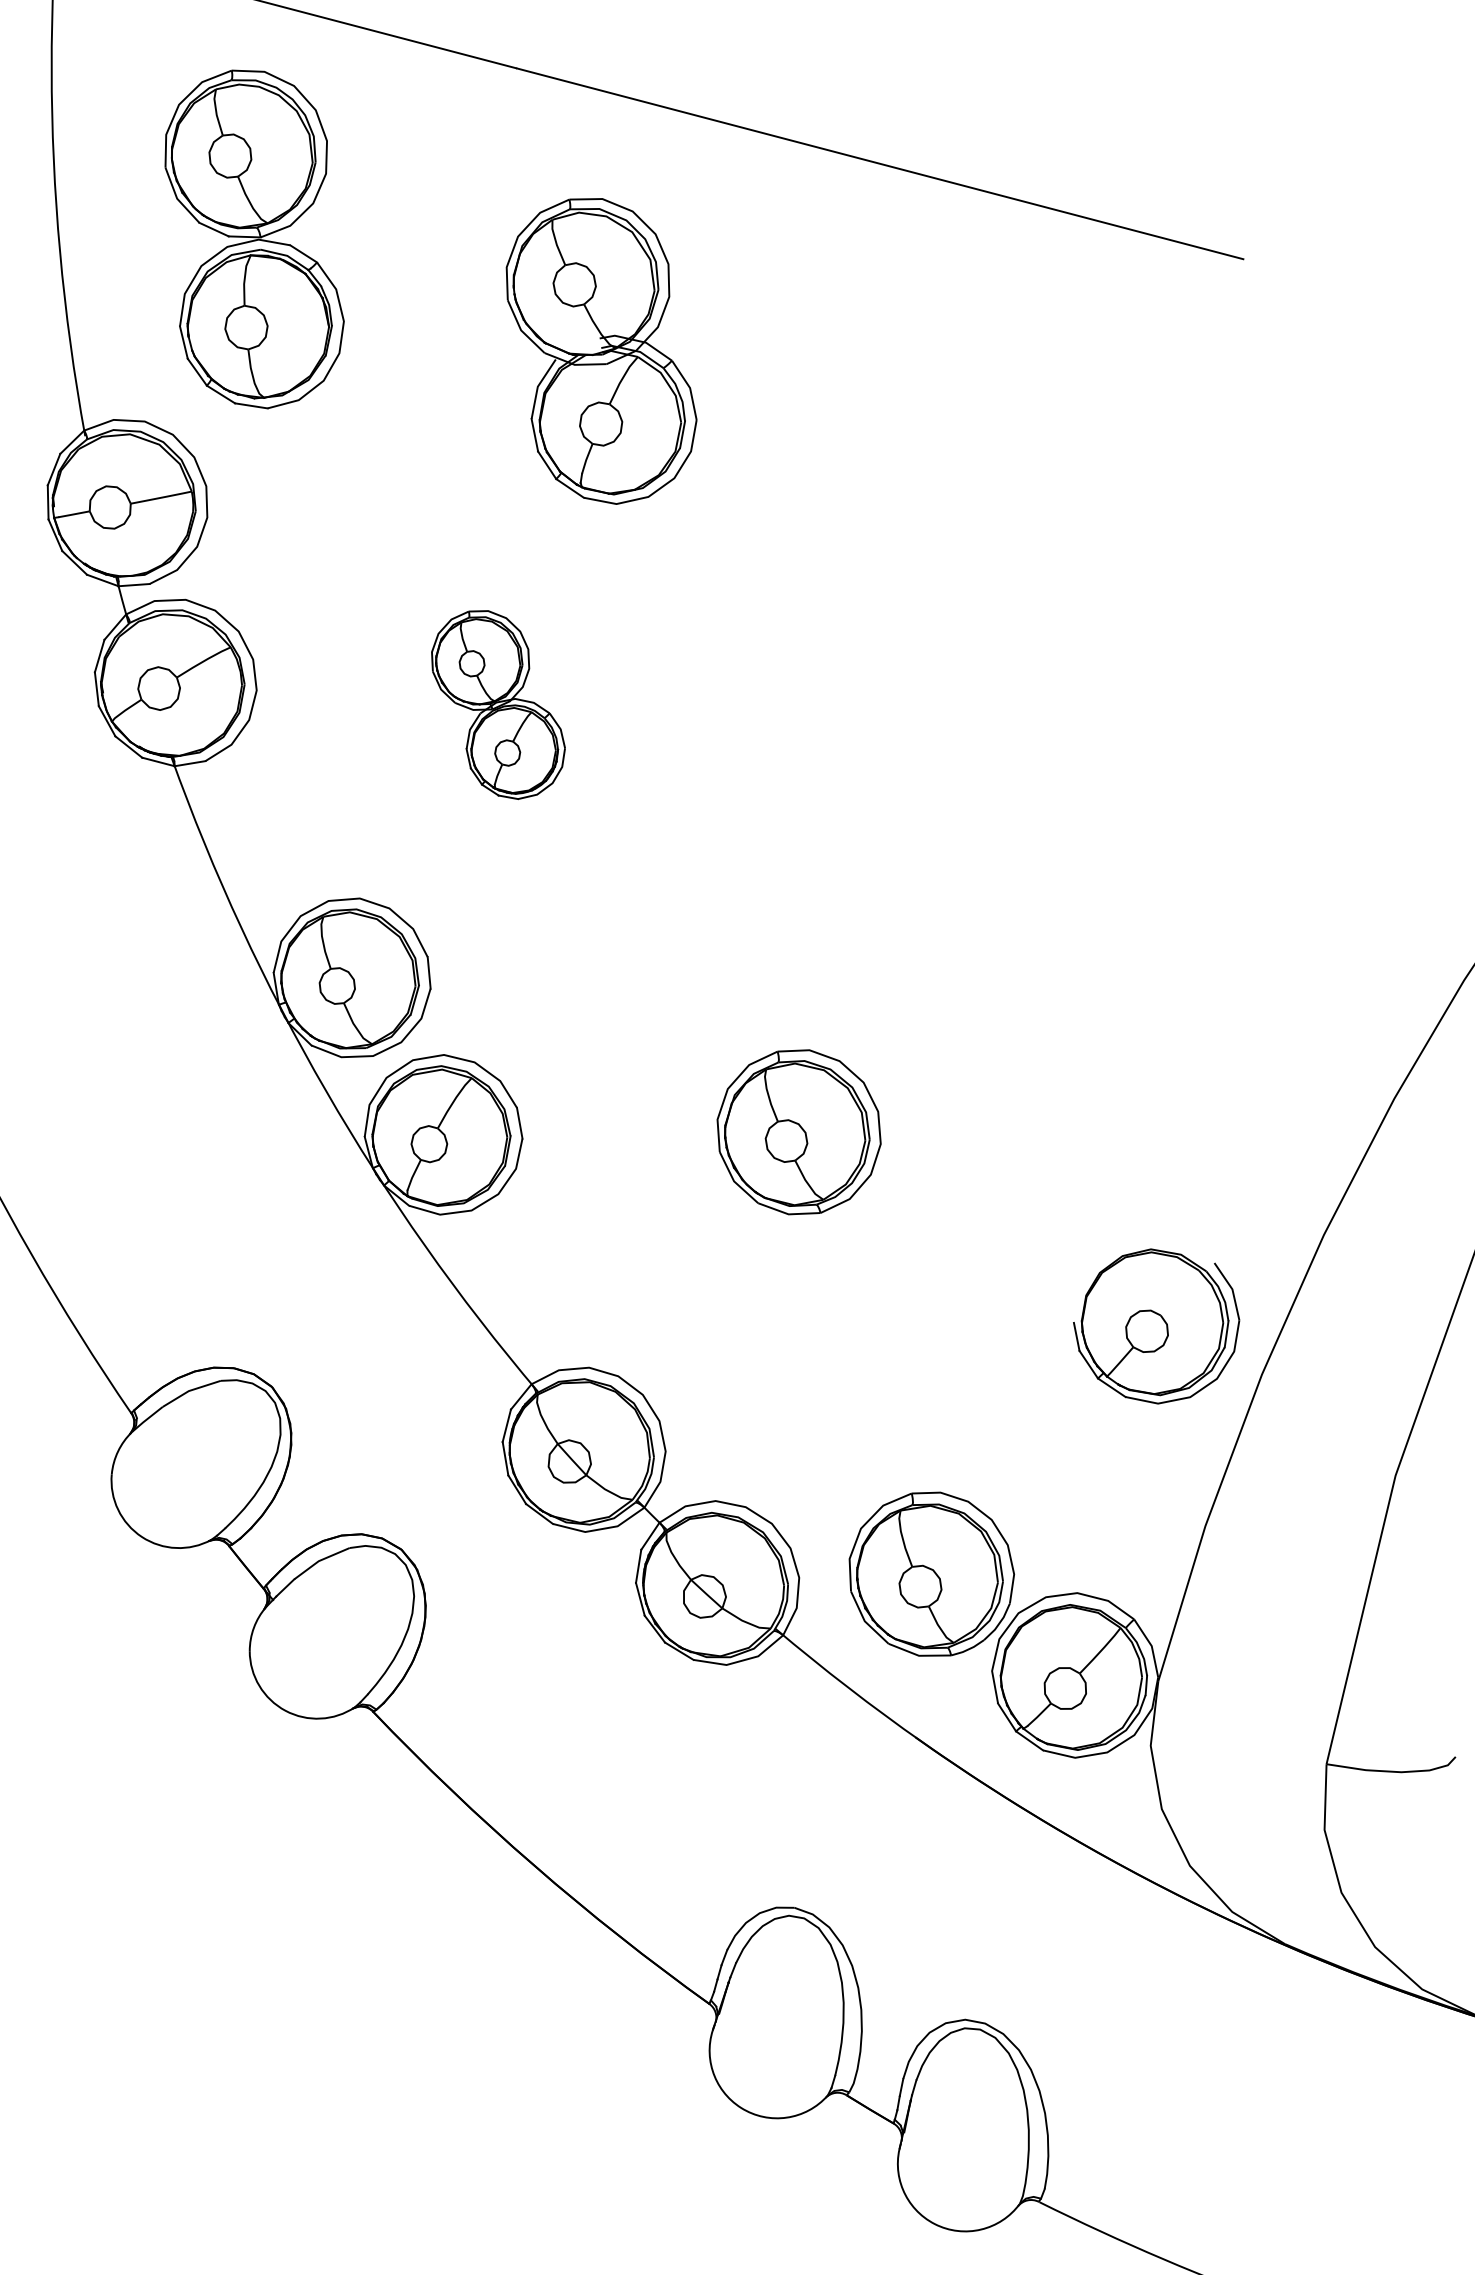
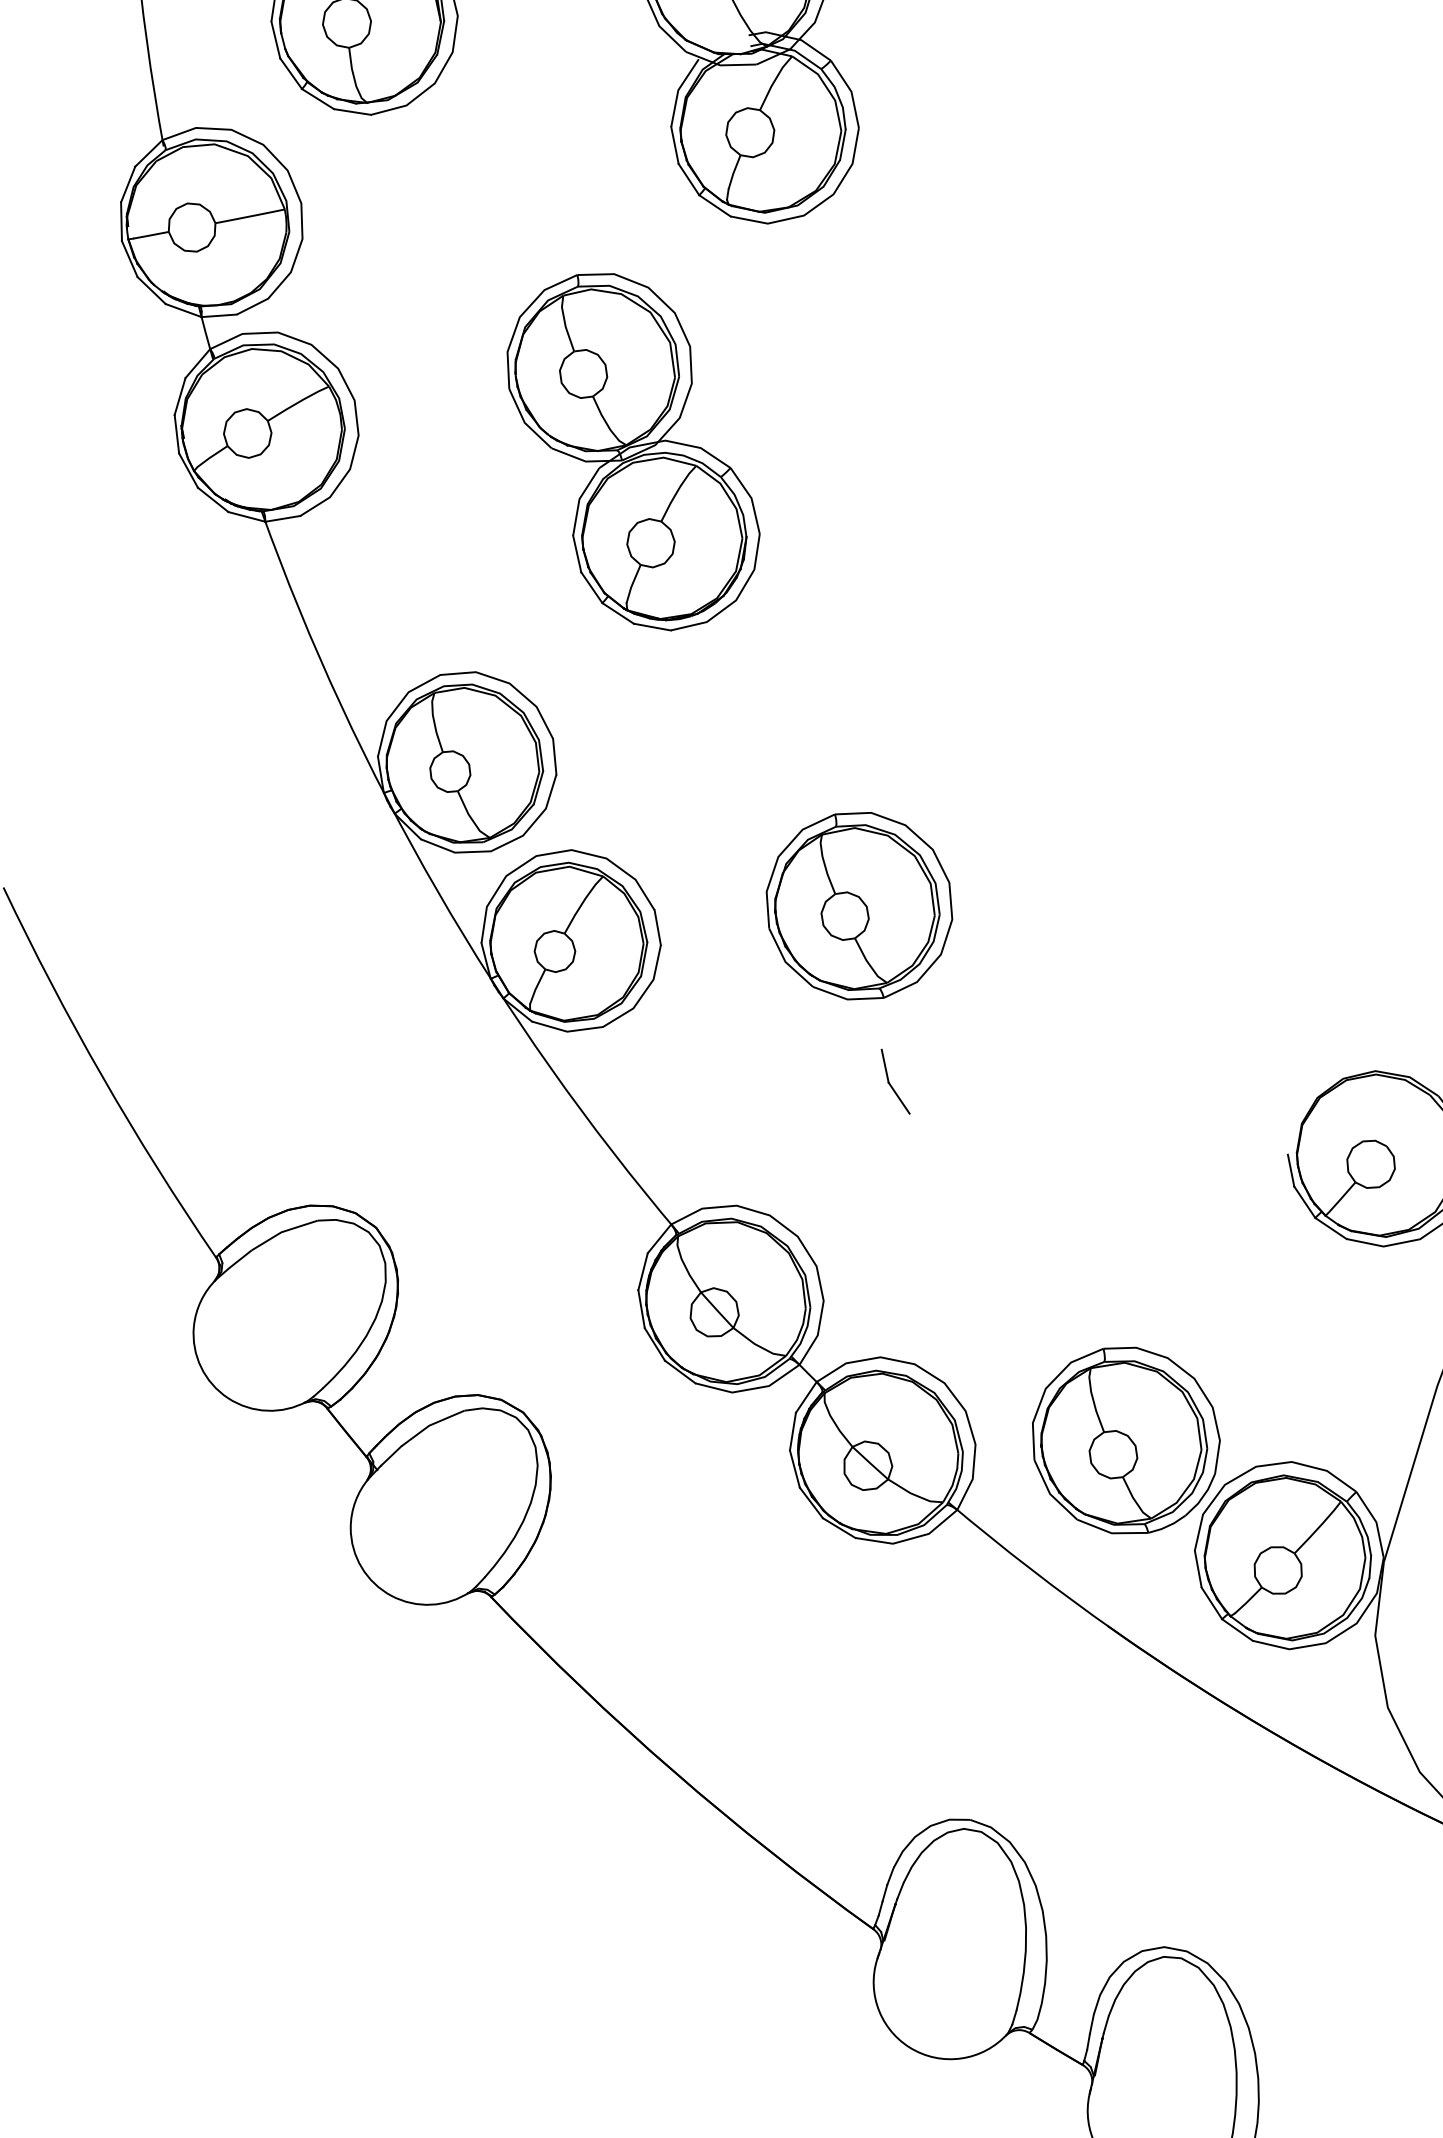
part: (498, 704) -> (633, 451), size x1.67
part: (798, 1132) -> (858, 906), moved
part: (728, 1258) -> (895, 1081), added

